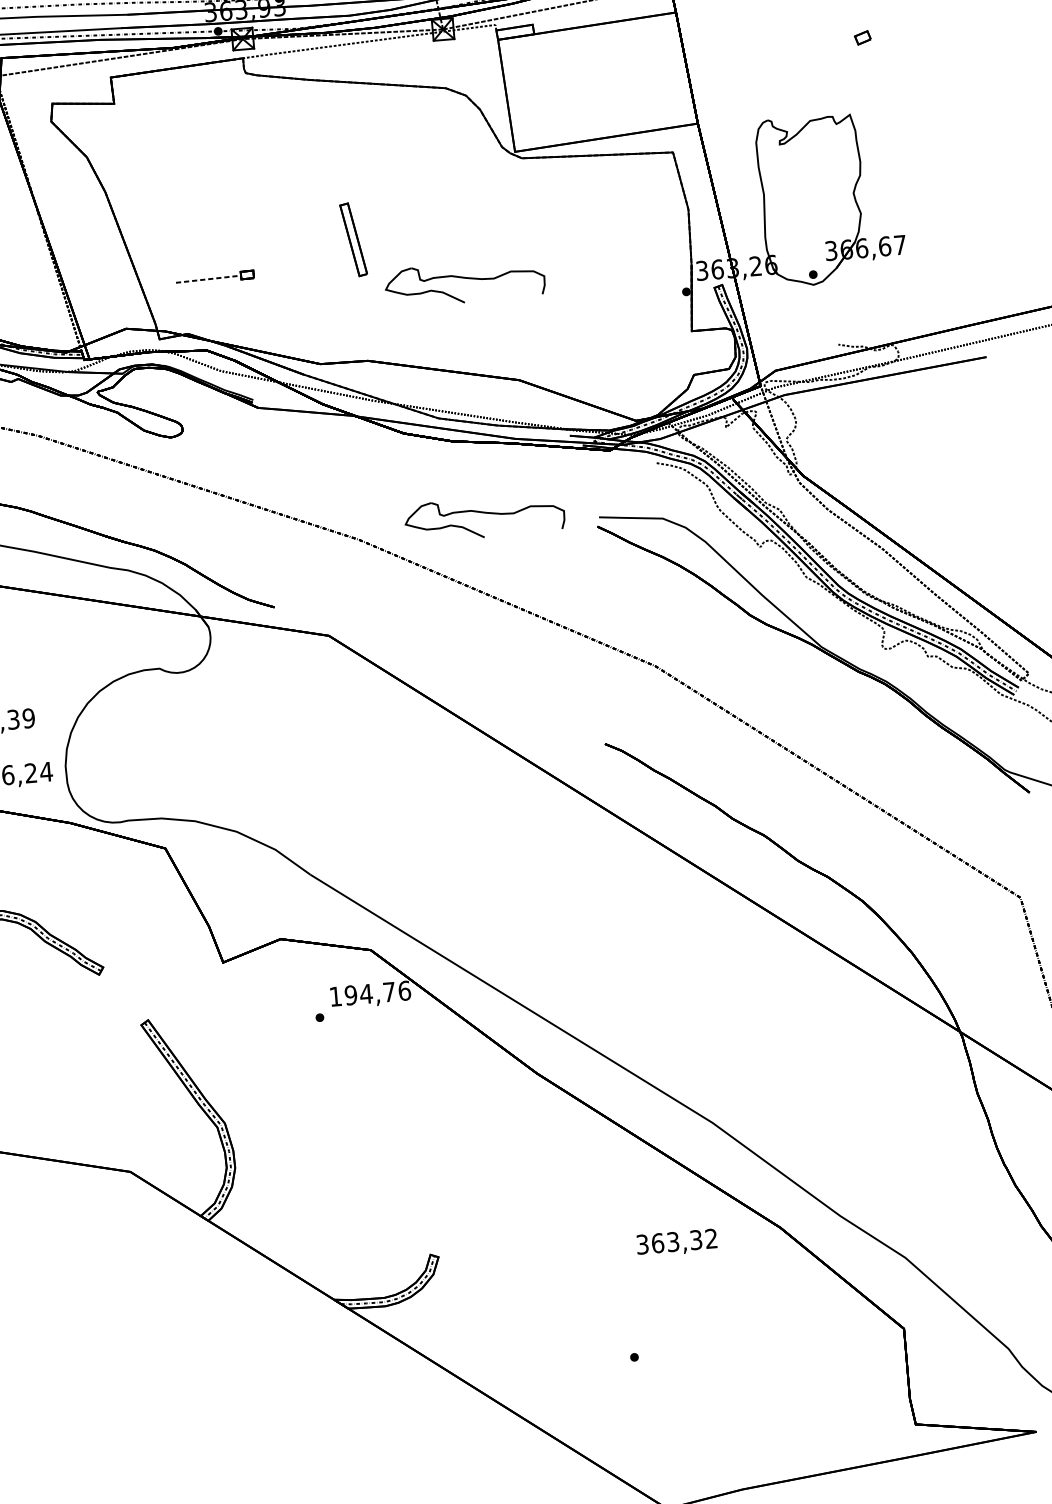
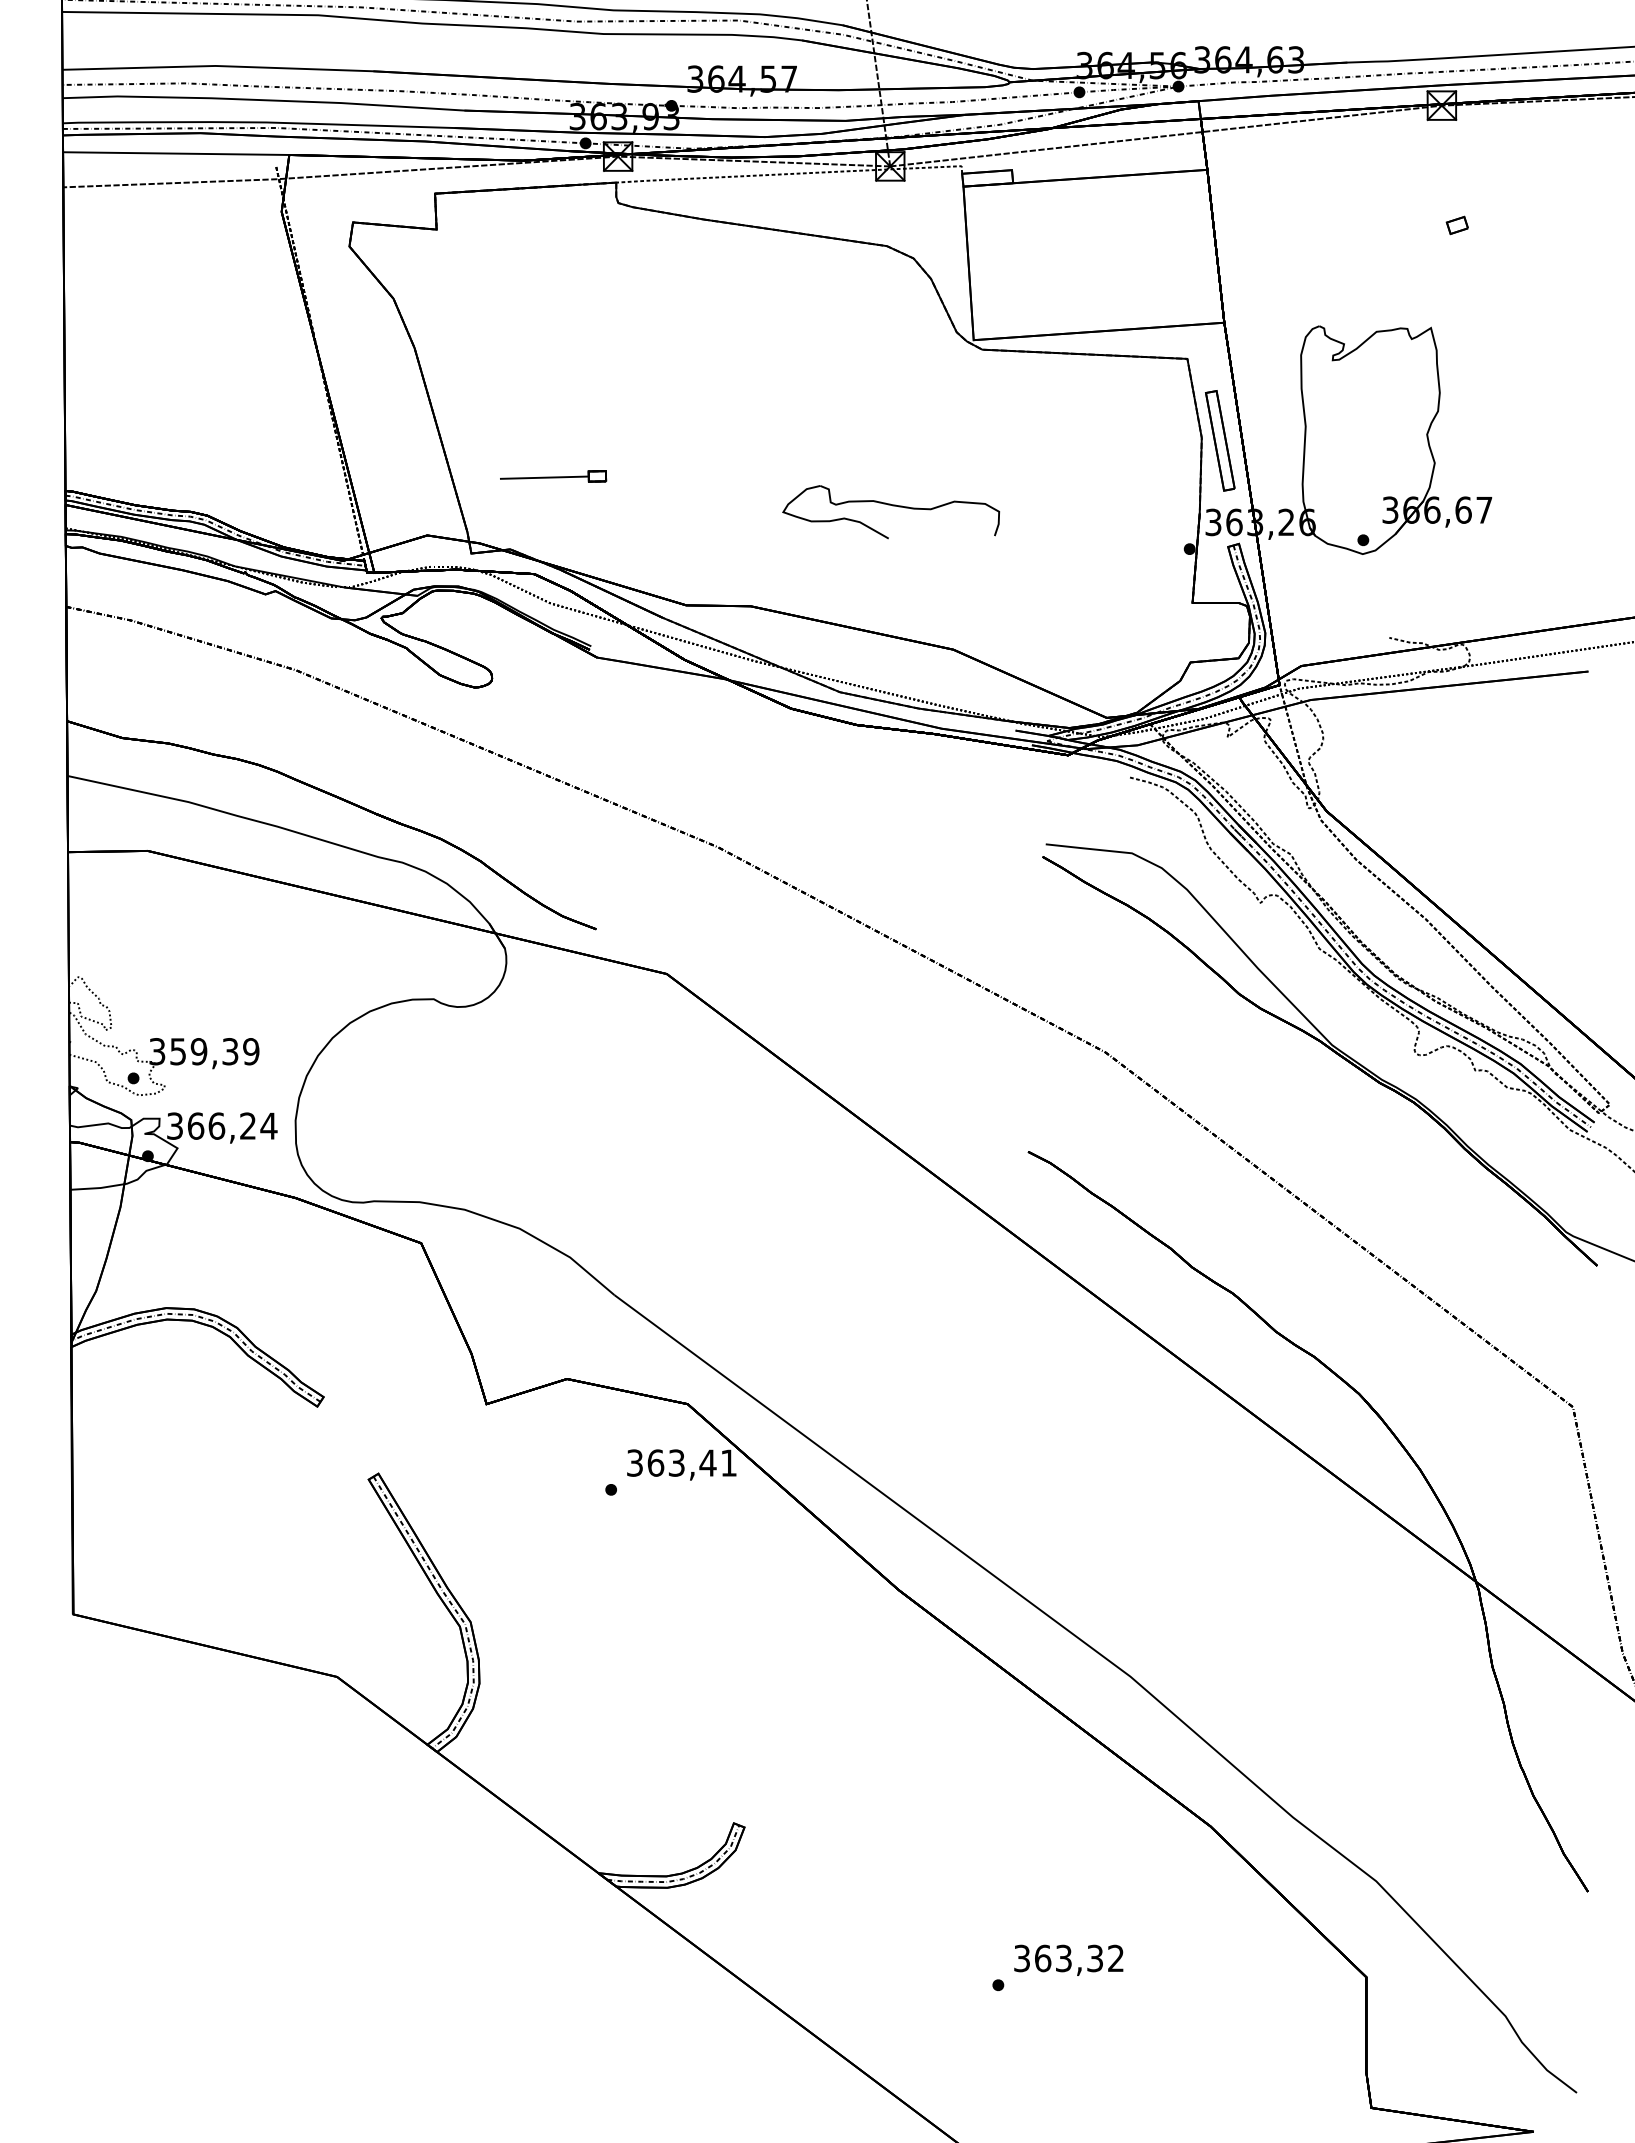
part: (353, 239) -> (1220, 440), moved
line: (208, 279) -> (544, 477), dashed -> solid
part: (485, 513) -> (892, 826), removed
text: (370, 993) -> (682, 1462), 194,76 -> 363,41
text: (676, 1242) -> (1068, 1959), moved

